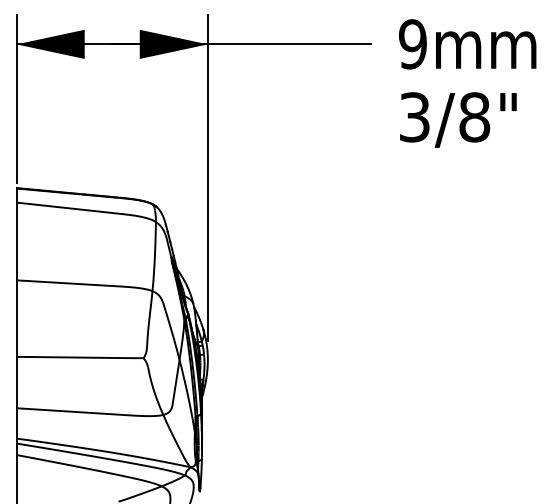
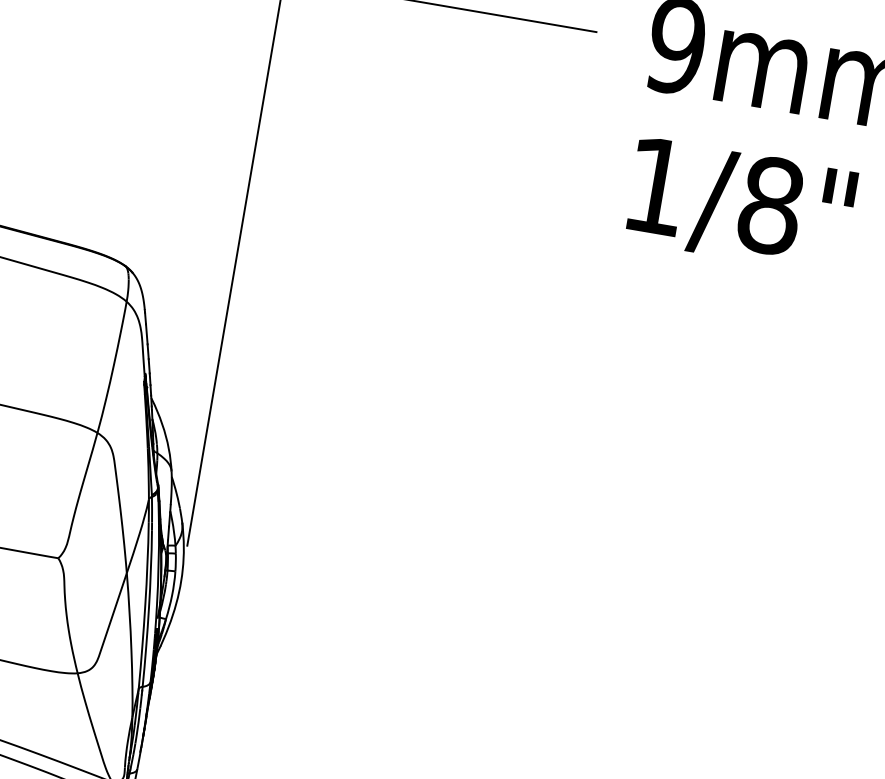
text: (414, 117) -> (655, 186), 3/8" -> 1/8"

